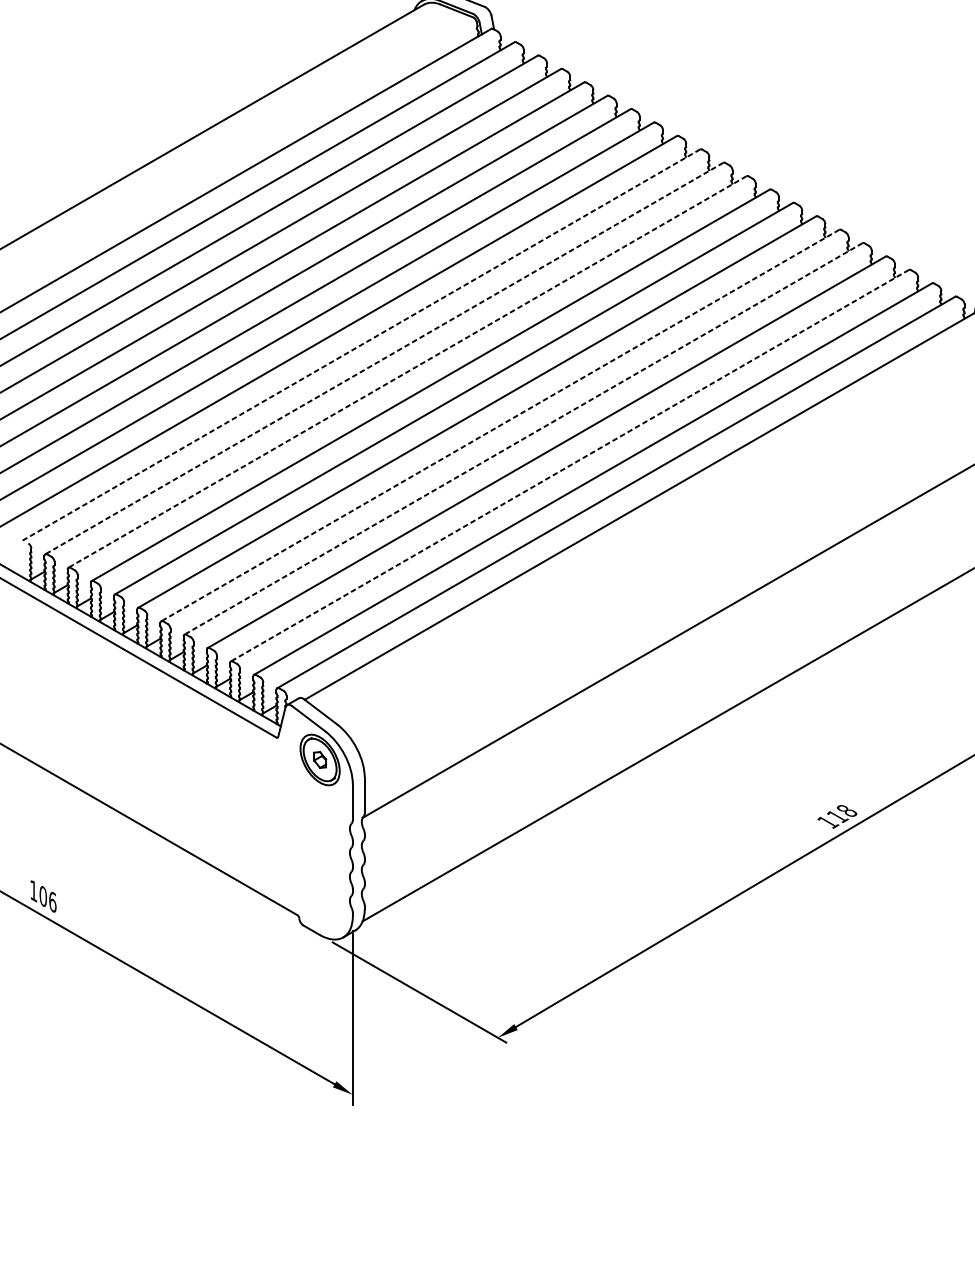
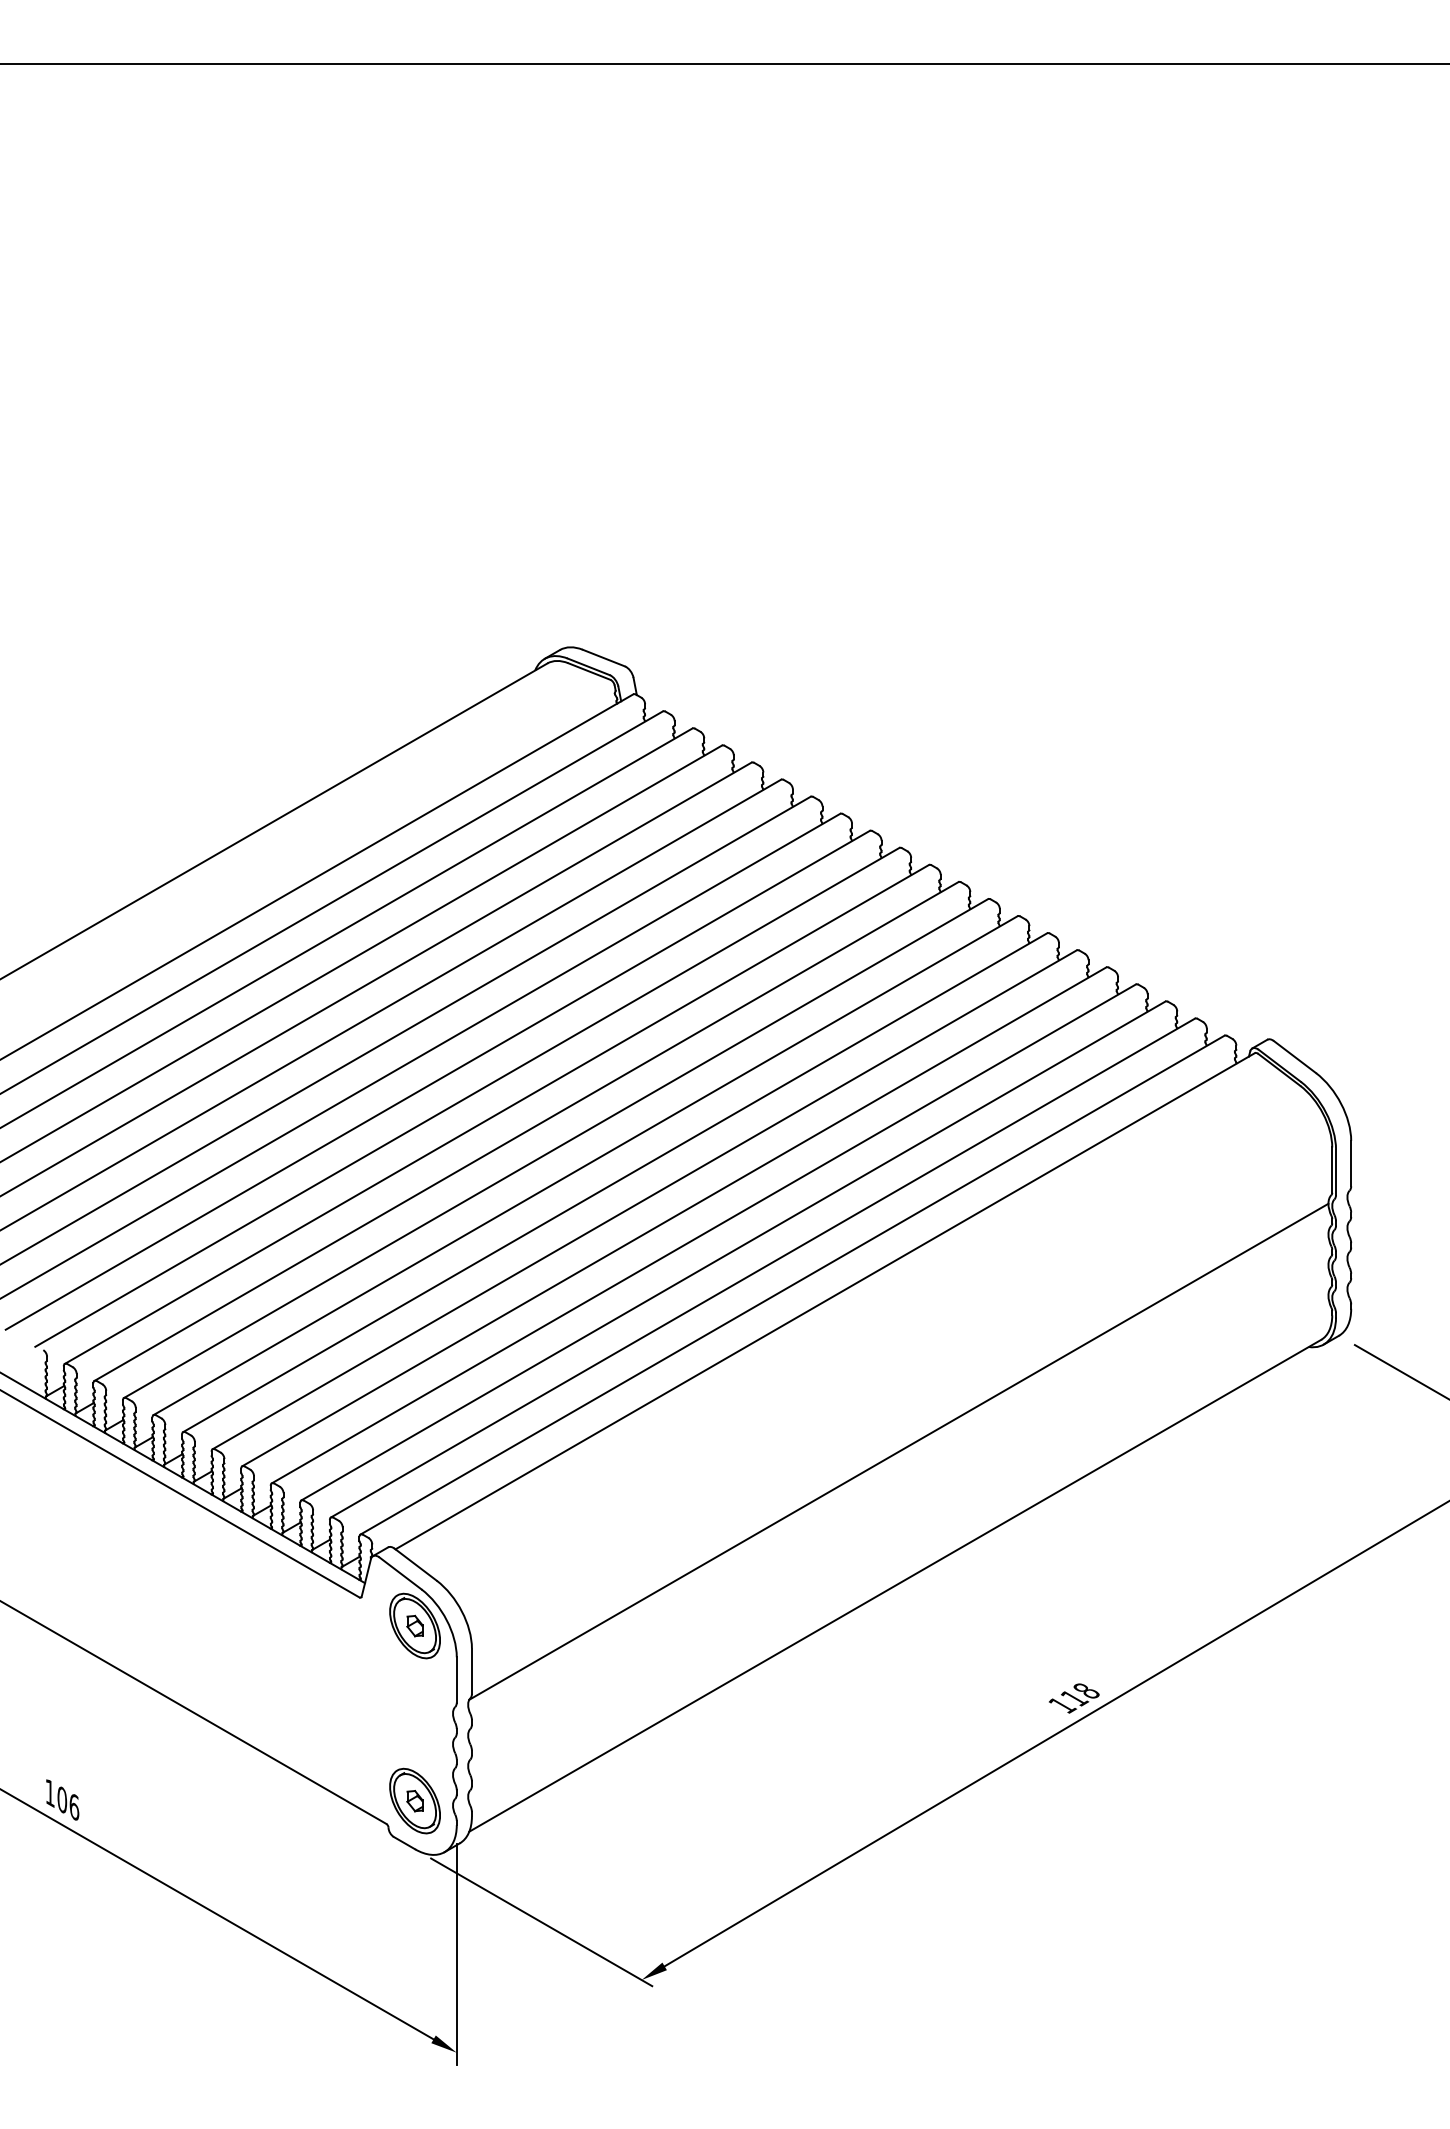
line: (361, 345) -> (467, 1097), dashed -> solid
line: (384, 358) -> (496, 1114), dashed -> solid
line: (407, 371) -> (526, 1131), dashed -> solid
line: (500, 425) -> (644, 1199), dashed -> solid
line: (523, 438) -> (674, 1216), dashed -> solid
line: (569, 465) -> (733, 1250), dashed -> solid
part: (319, 896) -> (414, 1800), added

